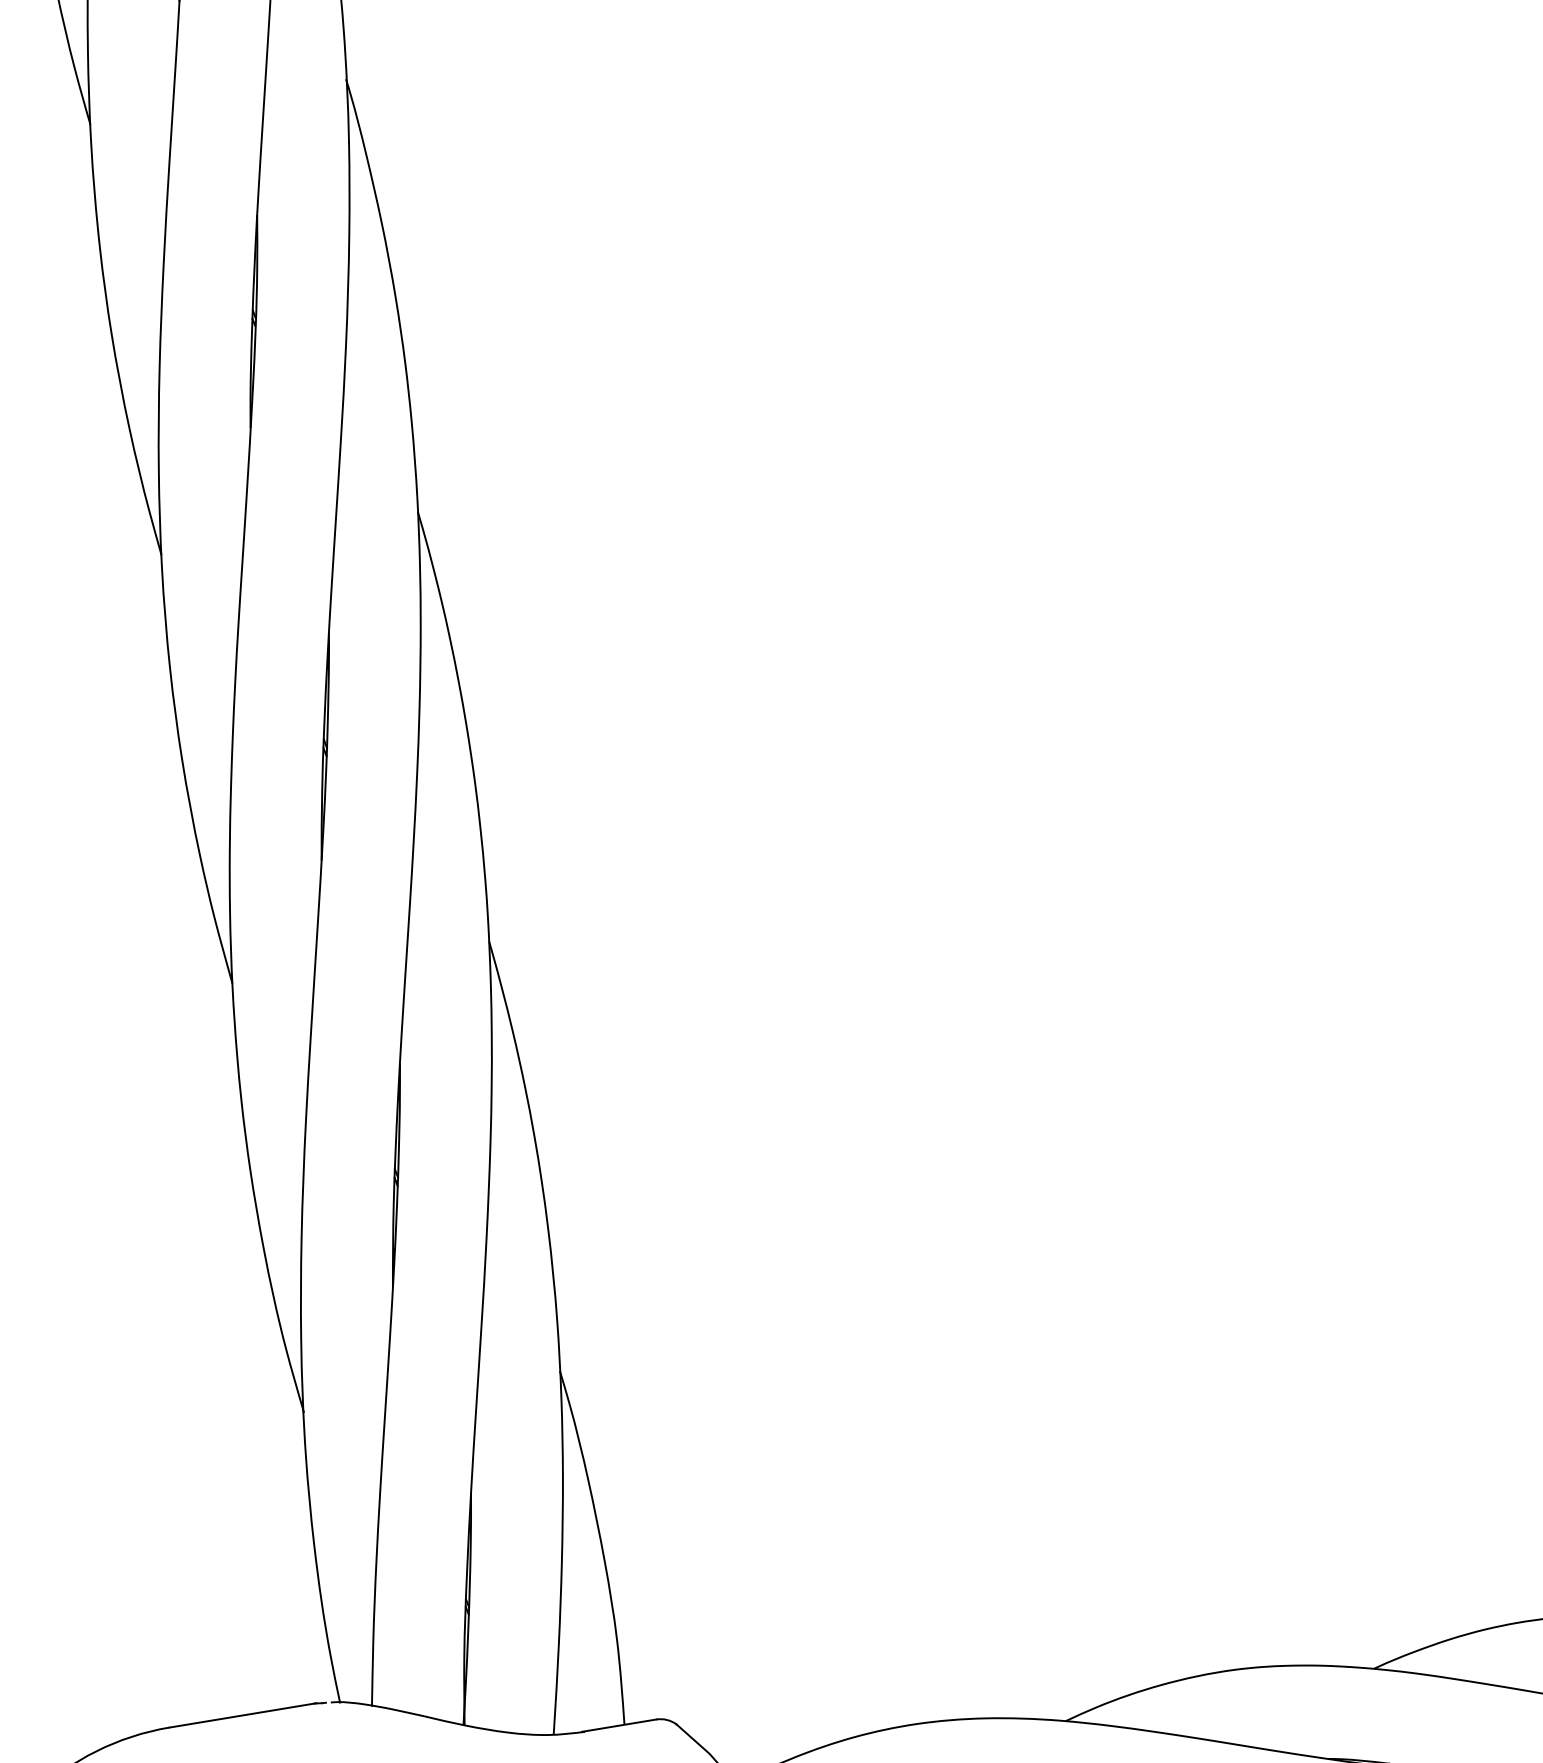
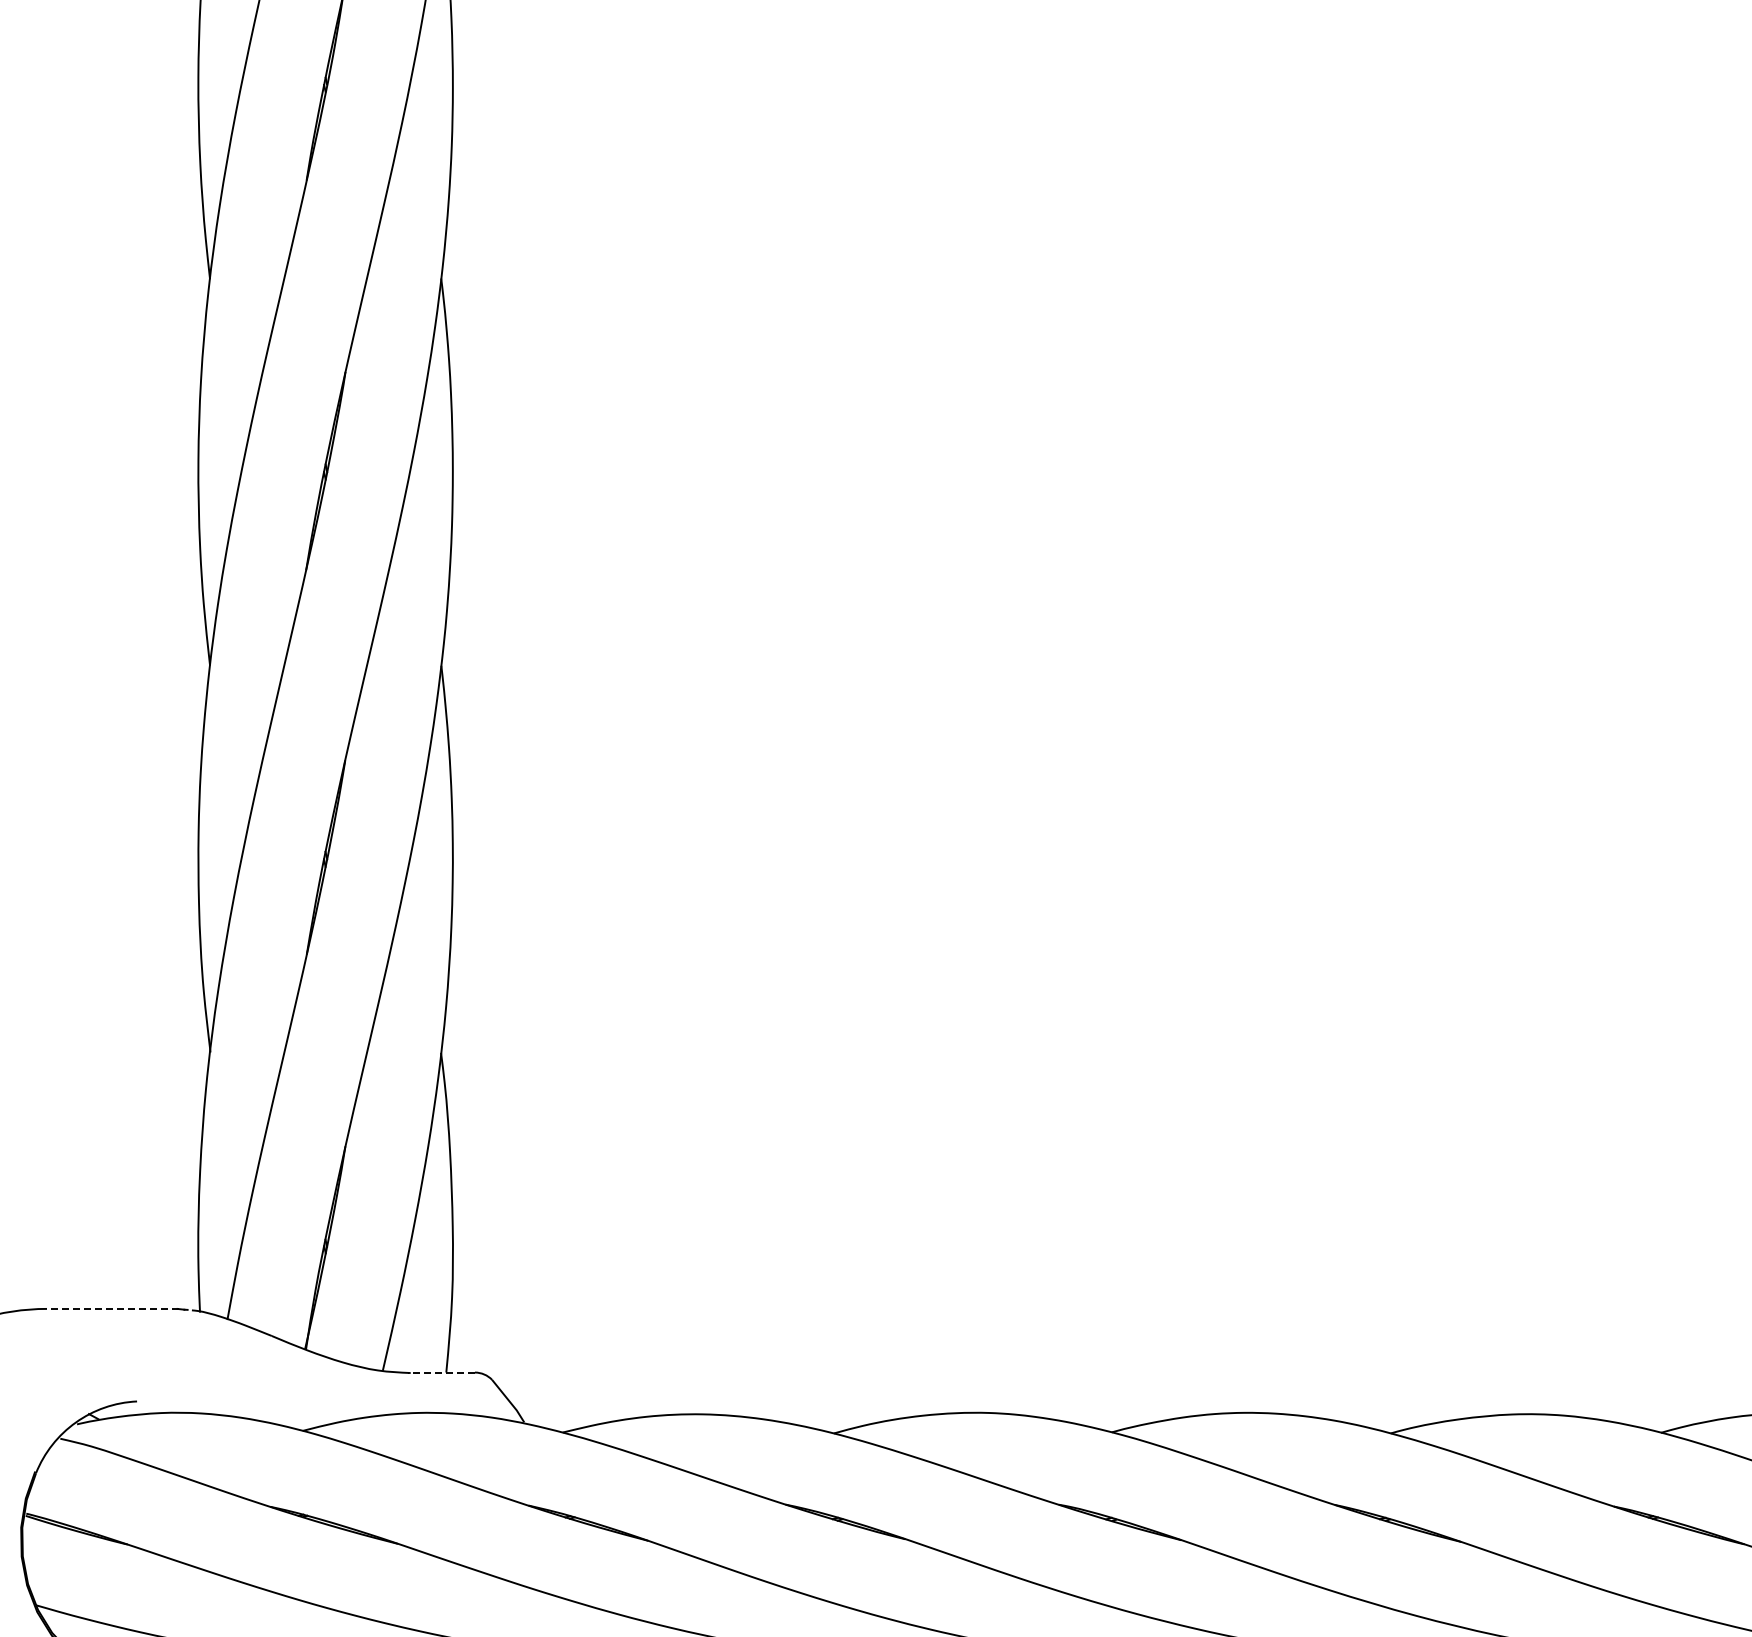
line: (242, 1715) -> (112, 1308), solid -> dashed
line: (618, 1725) -> (440, 1372), solid -> dashed

